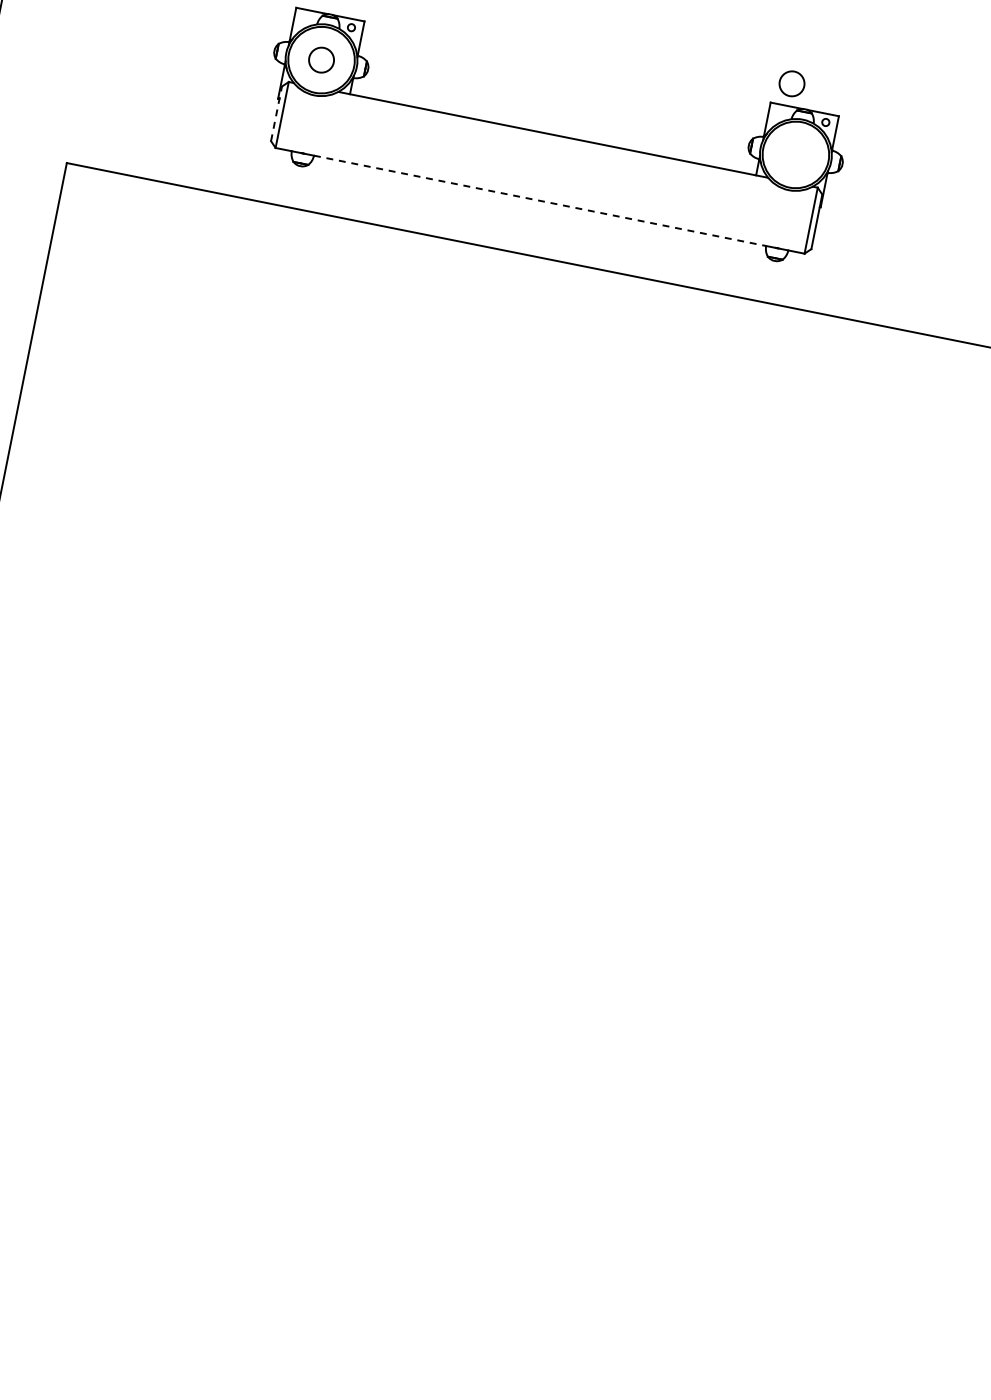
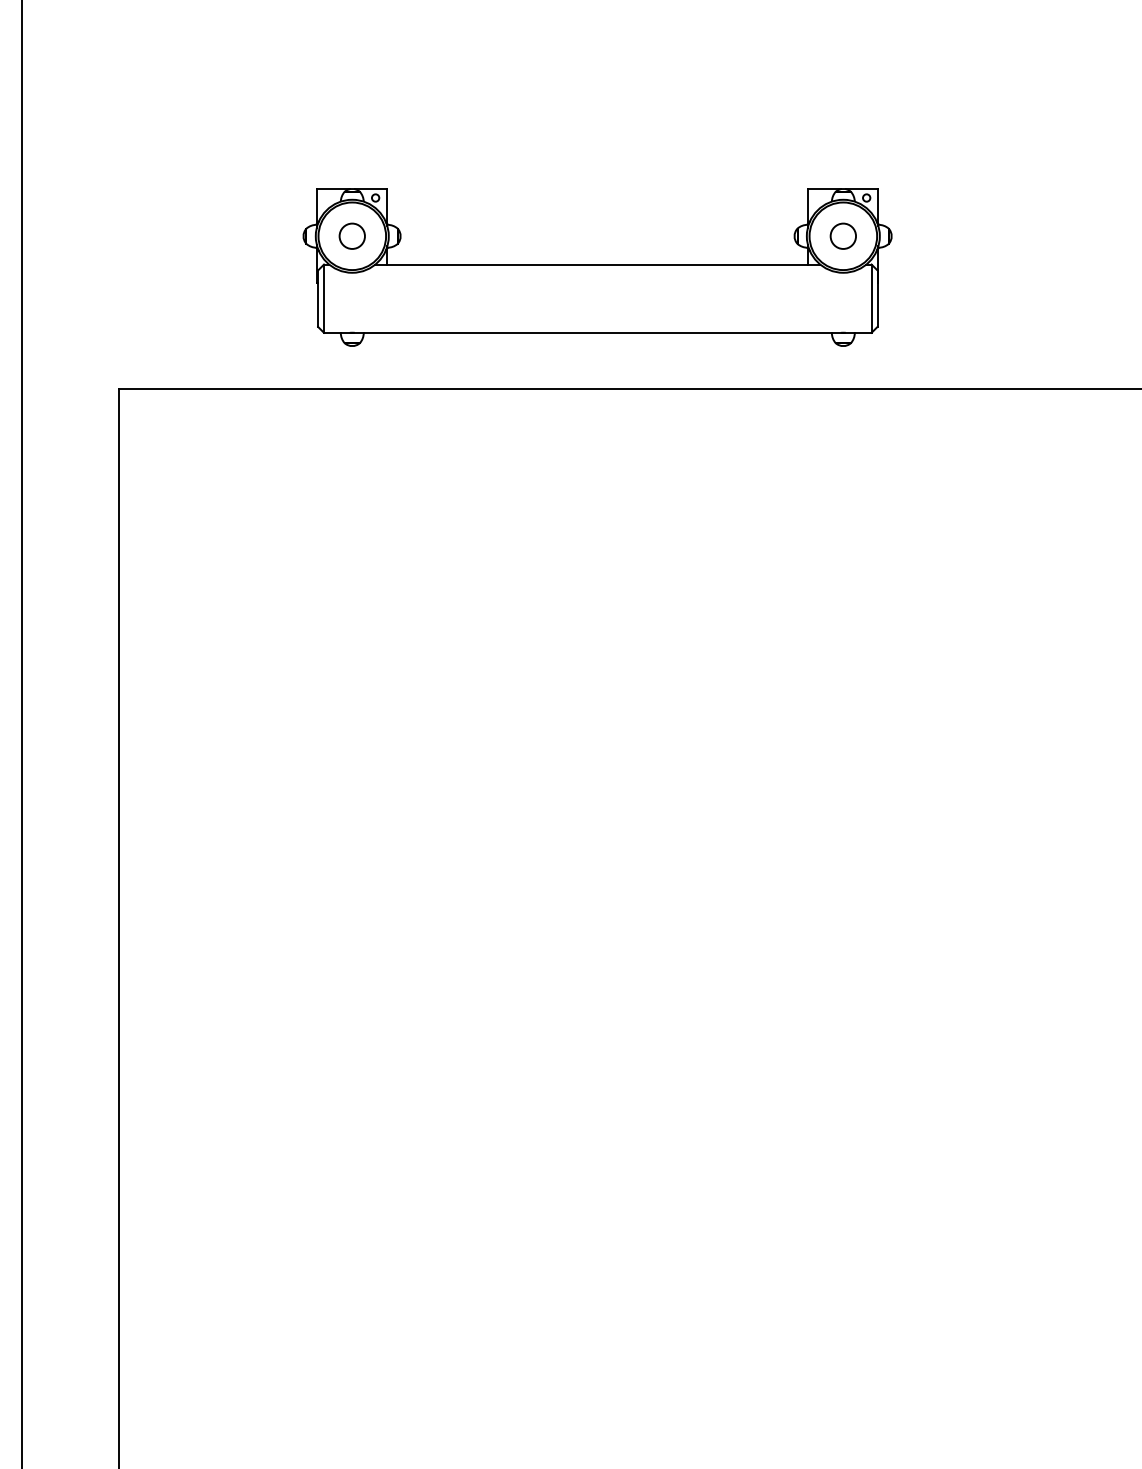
circle: (791, 82) -> (842, 235), moved
line: (276, 113) -> (318, 298), dashed -> solid
line: (540, 200) -> (598, 332), dashed -> solid

